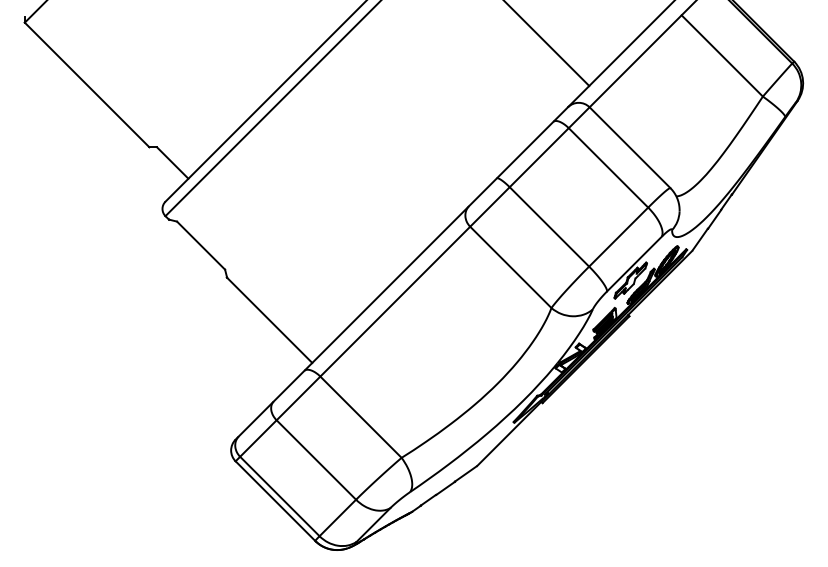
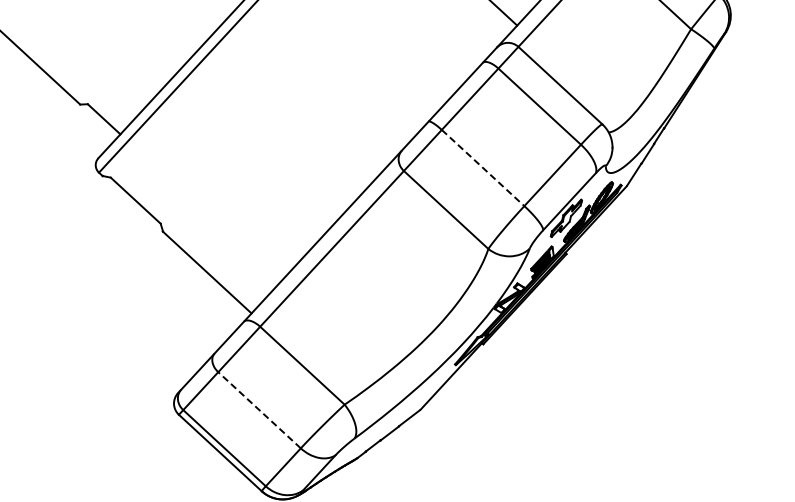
line: (549, 227) -> (483, 168), solid -> dashed
line: (316, 459) -> (259, 409), solid -> dashed

